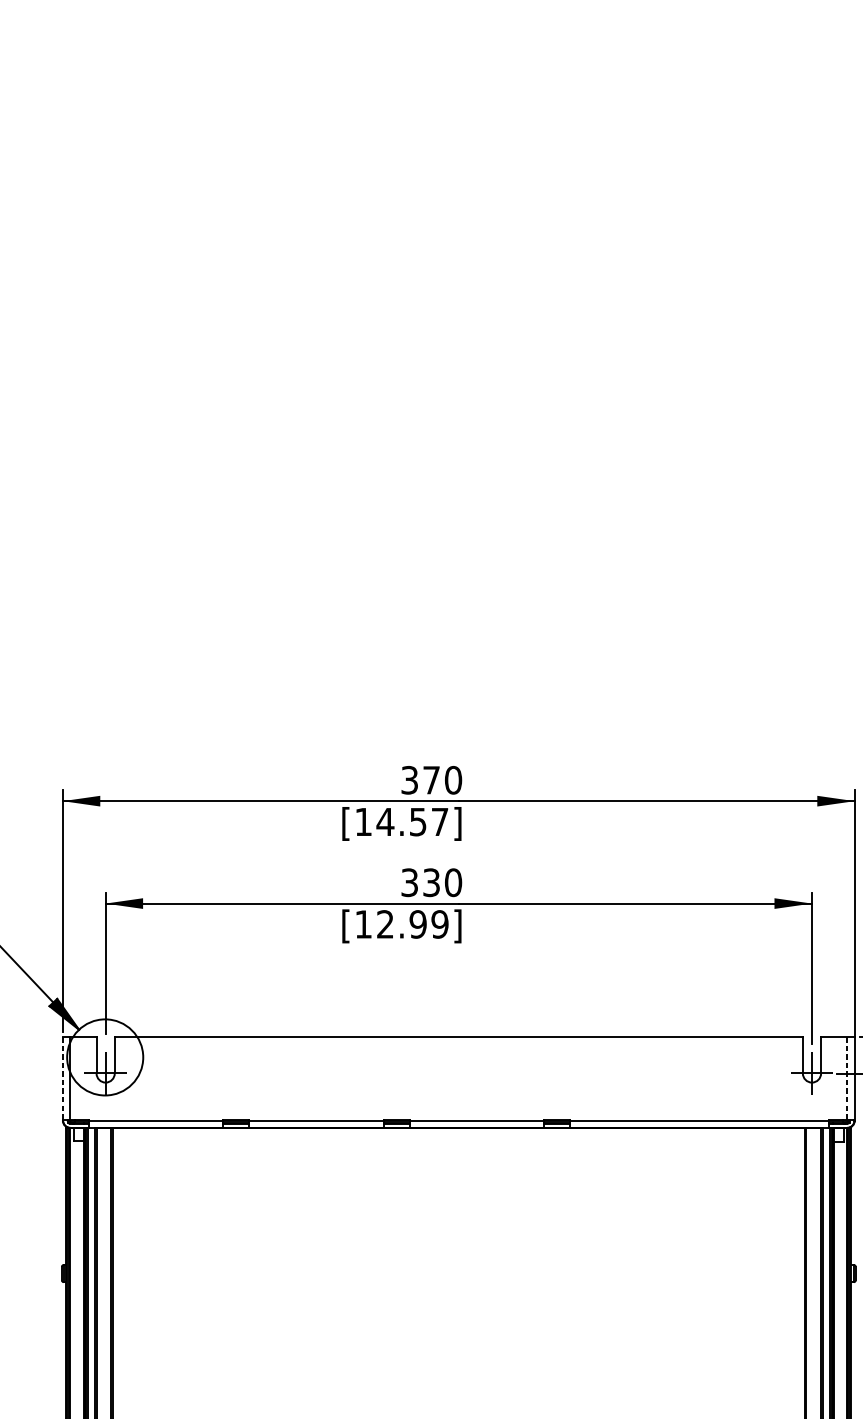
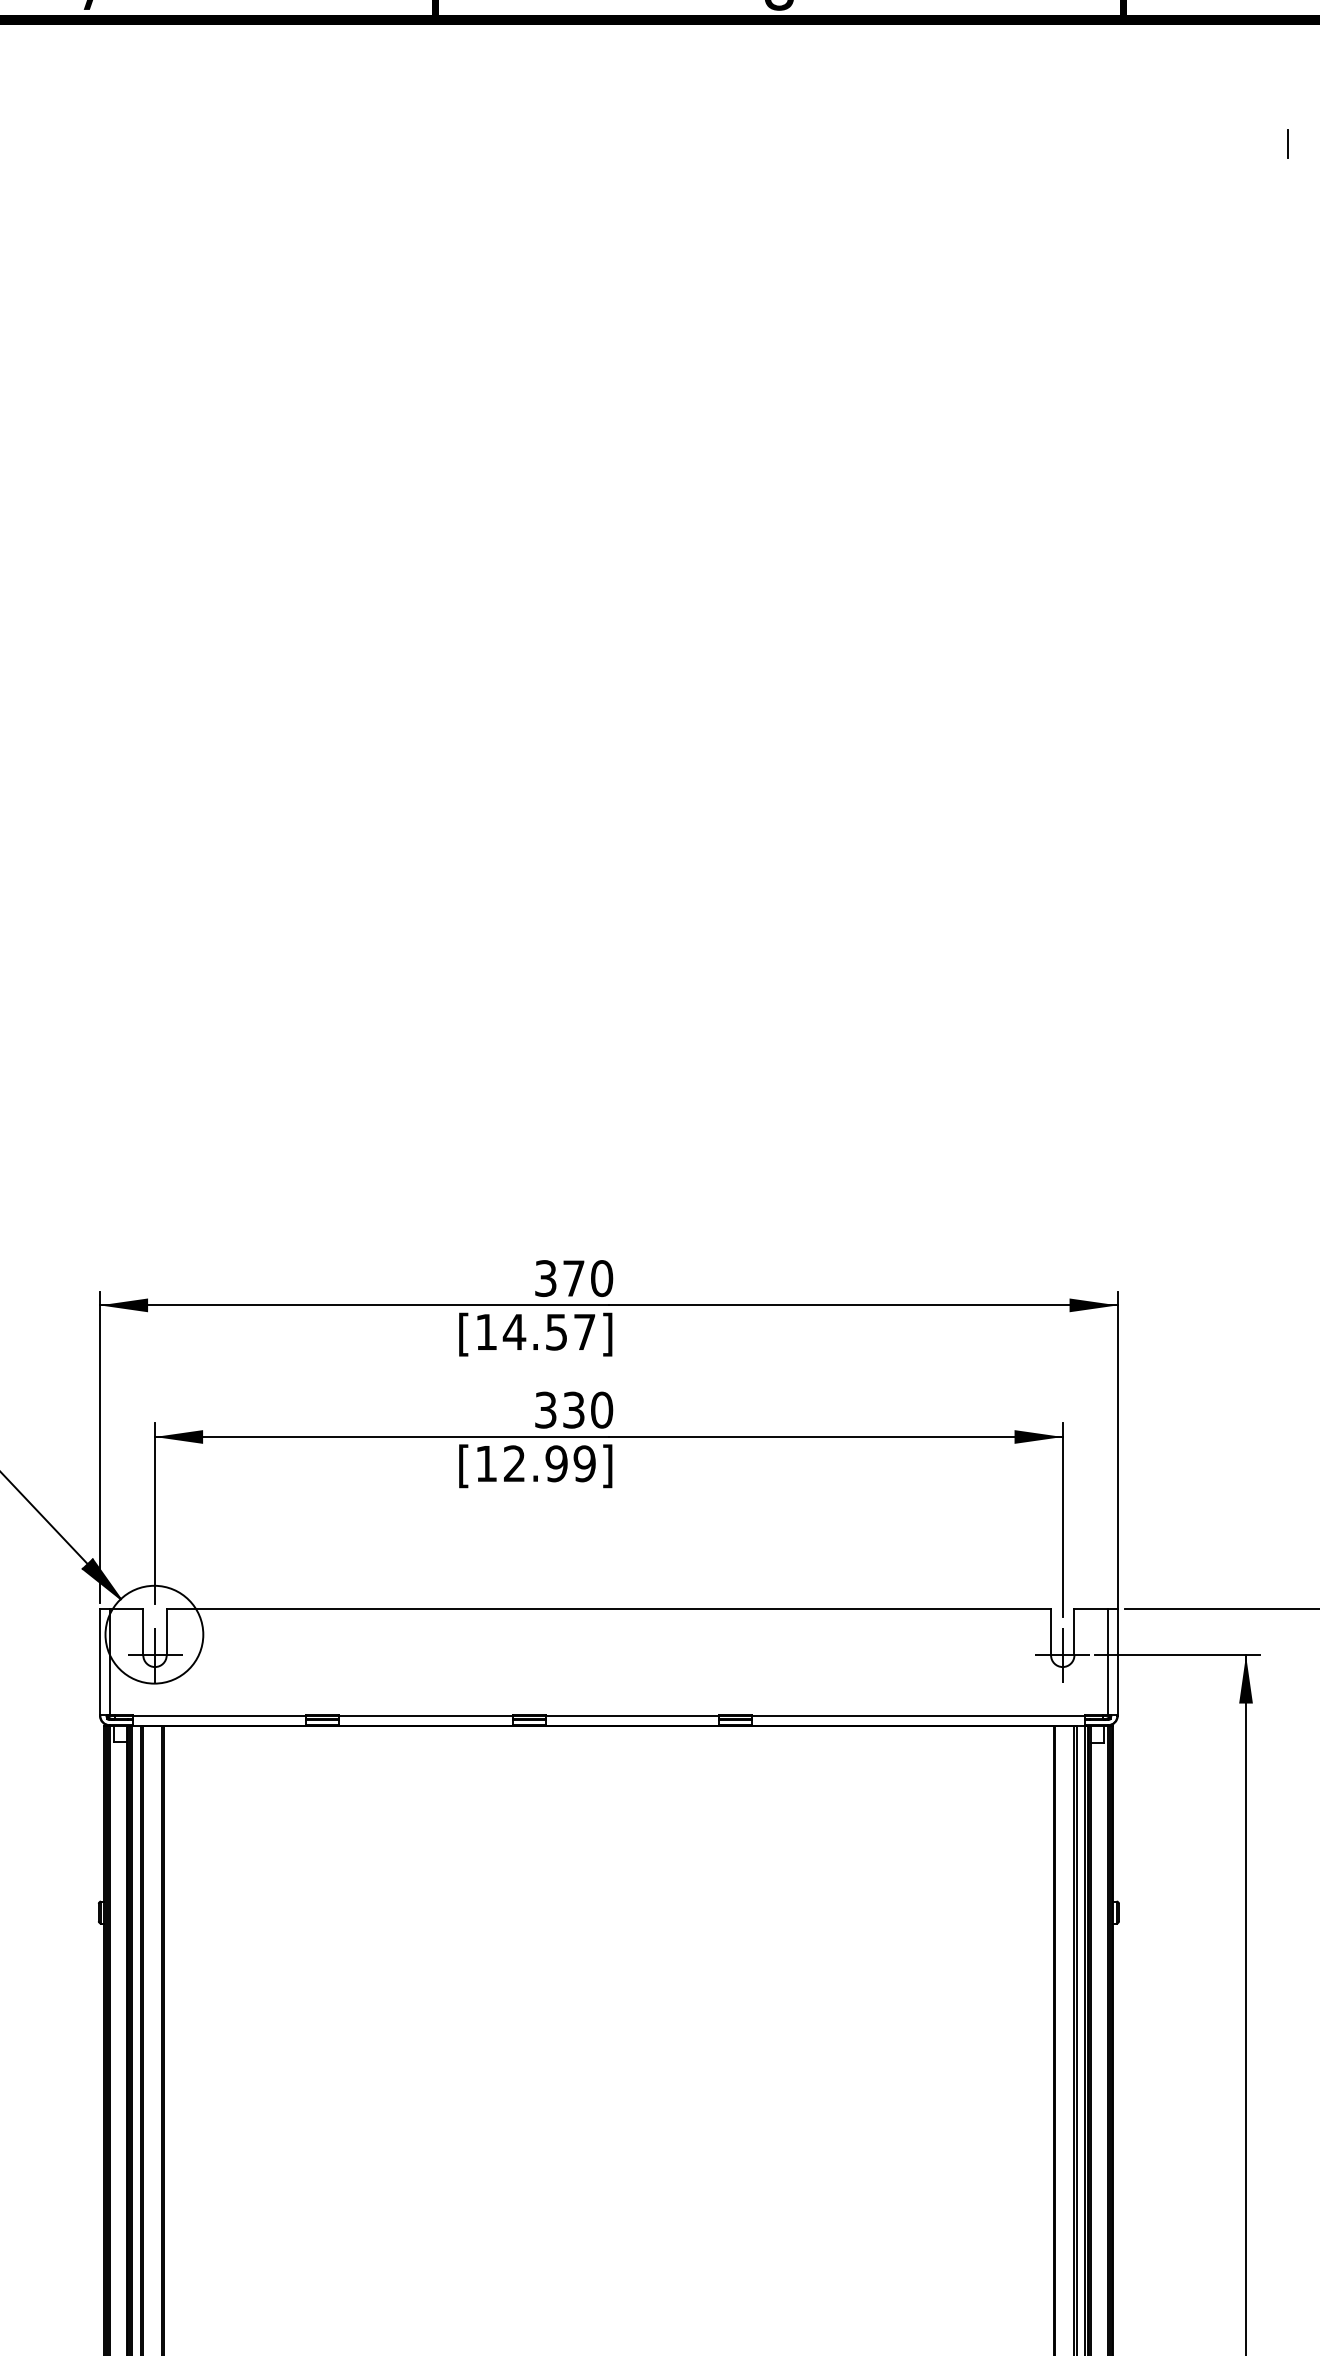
line: (847, 1078) -> (1108, 1661), dashed -> solid
line: (63, 1079) -> (100, 1662), dashed -> solid

